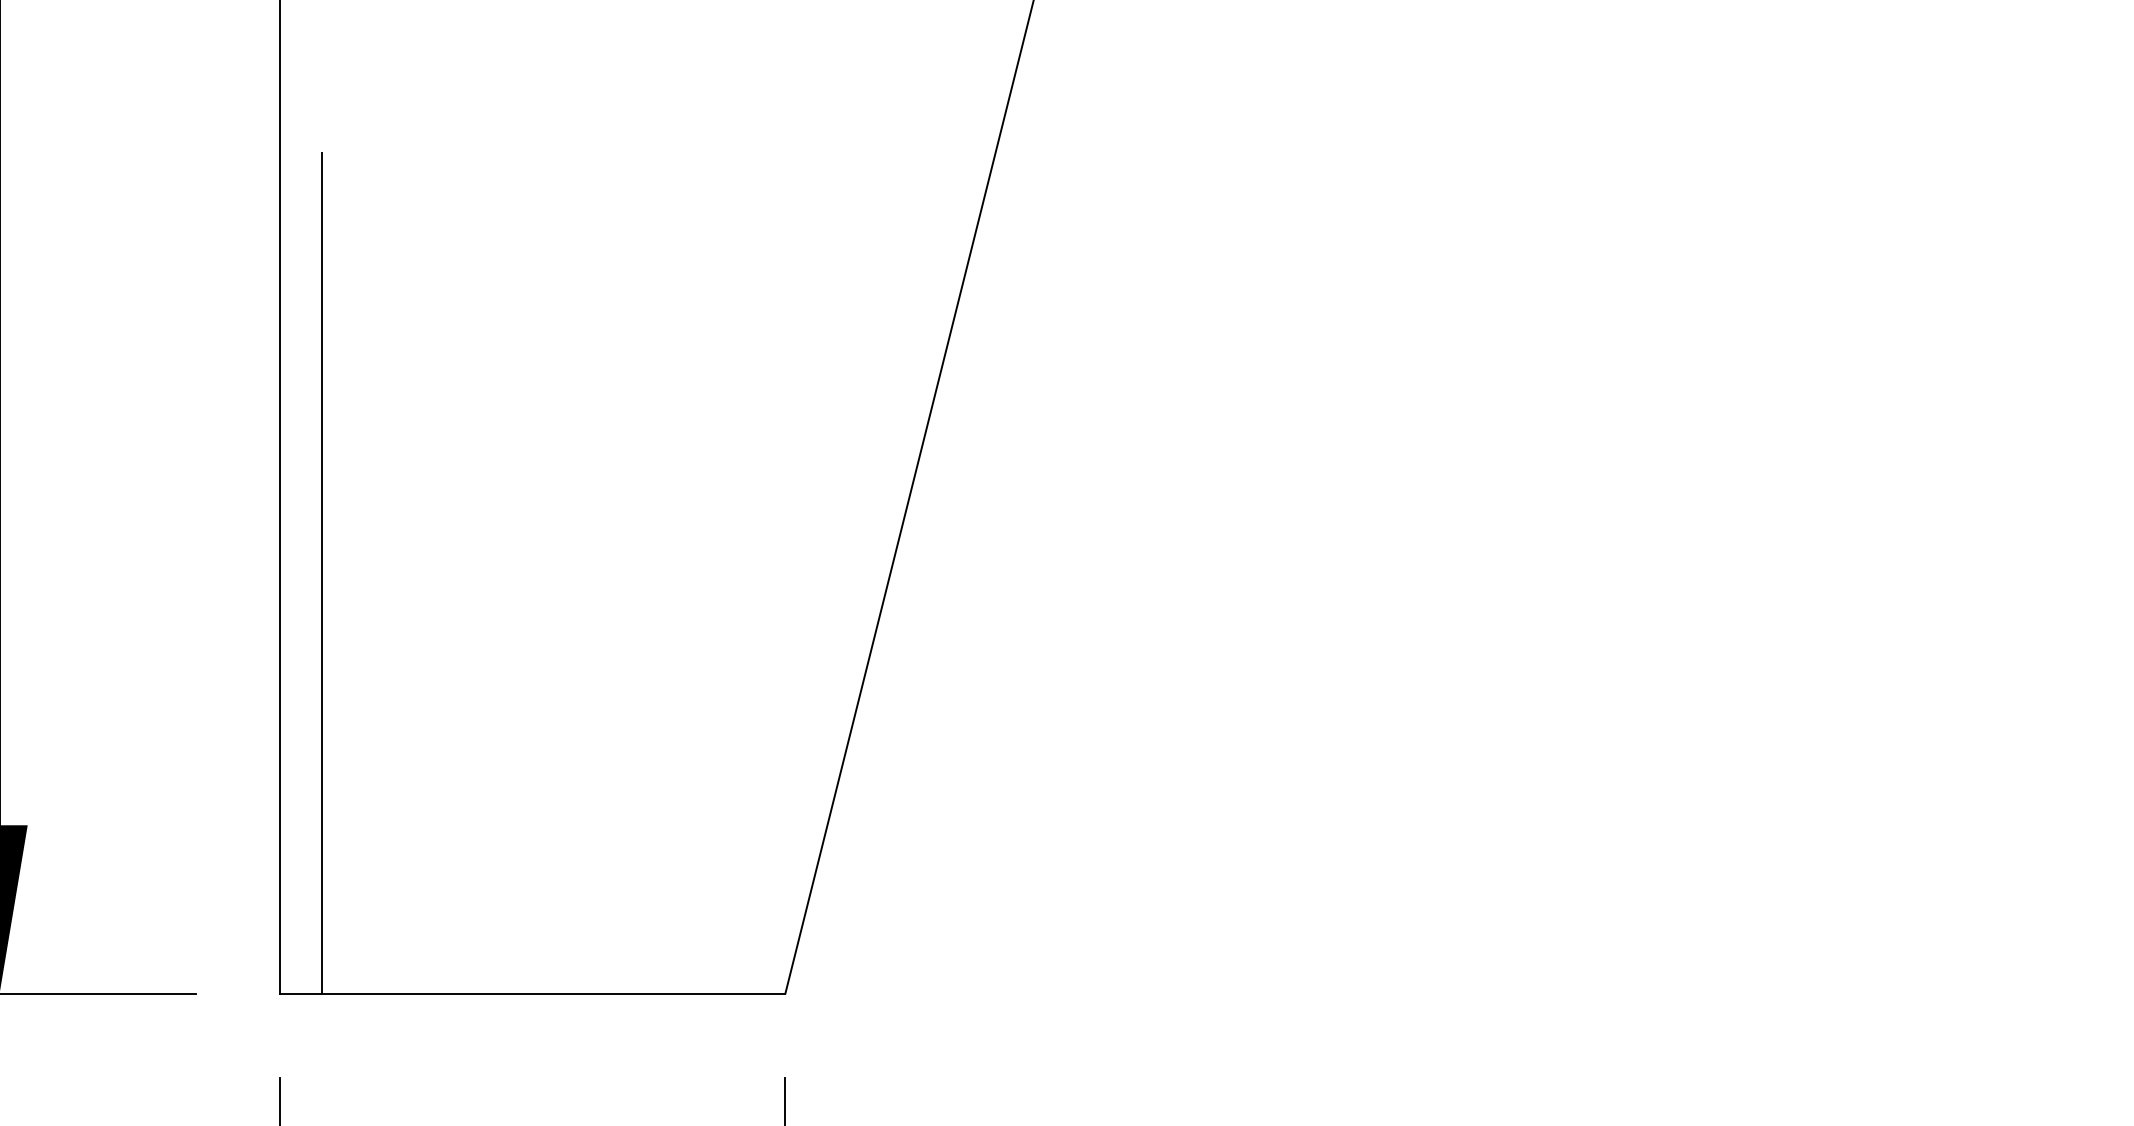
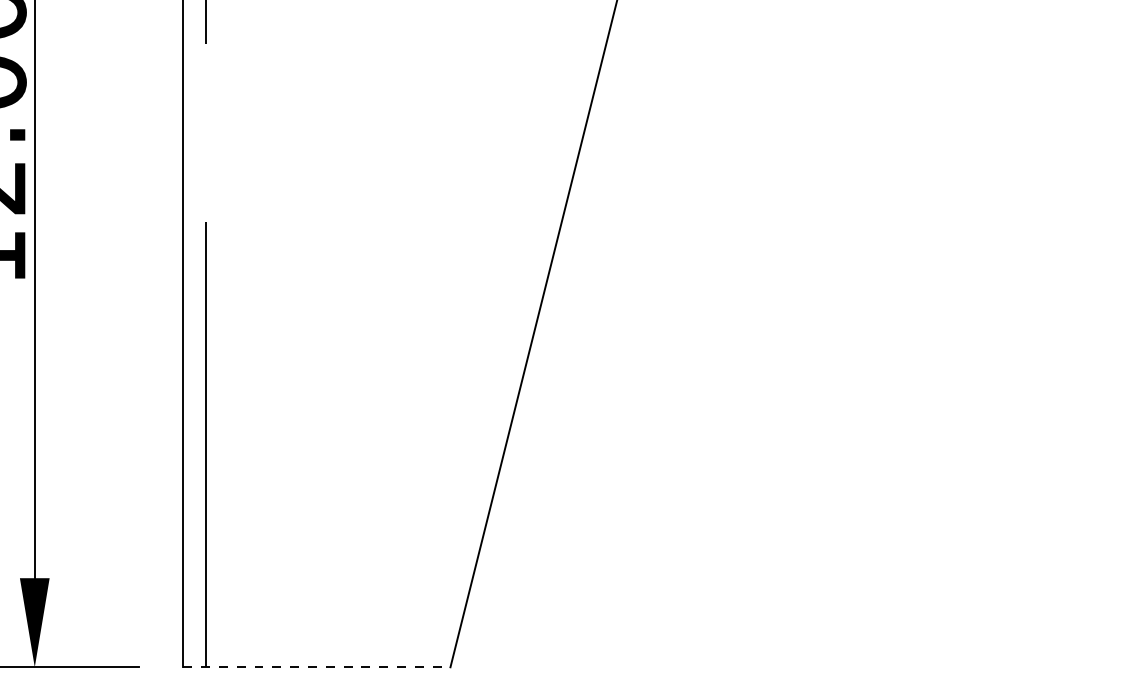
line: (532, 994) -> (316, 667), solid -> dashed

